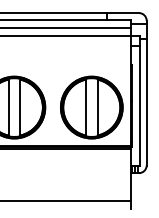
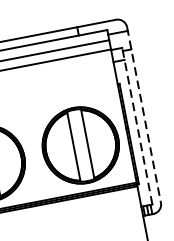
line: (146, 93) -> (143, 115), solid -> dashed
line: (139, 100) -> (137, 125), solid -> dashed

